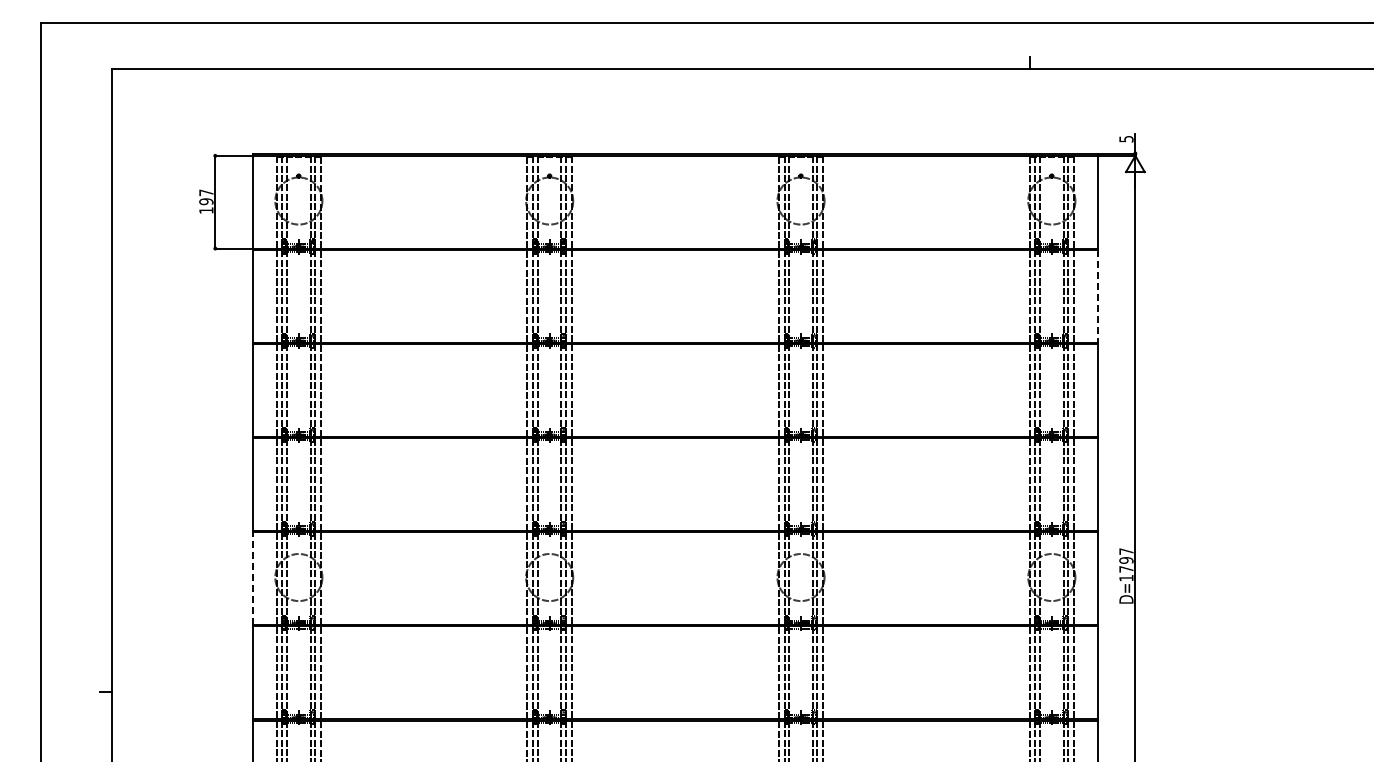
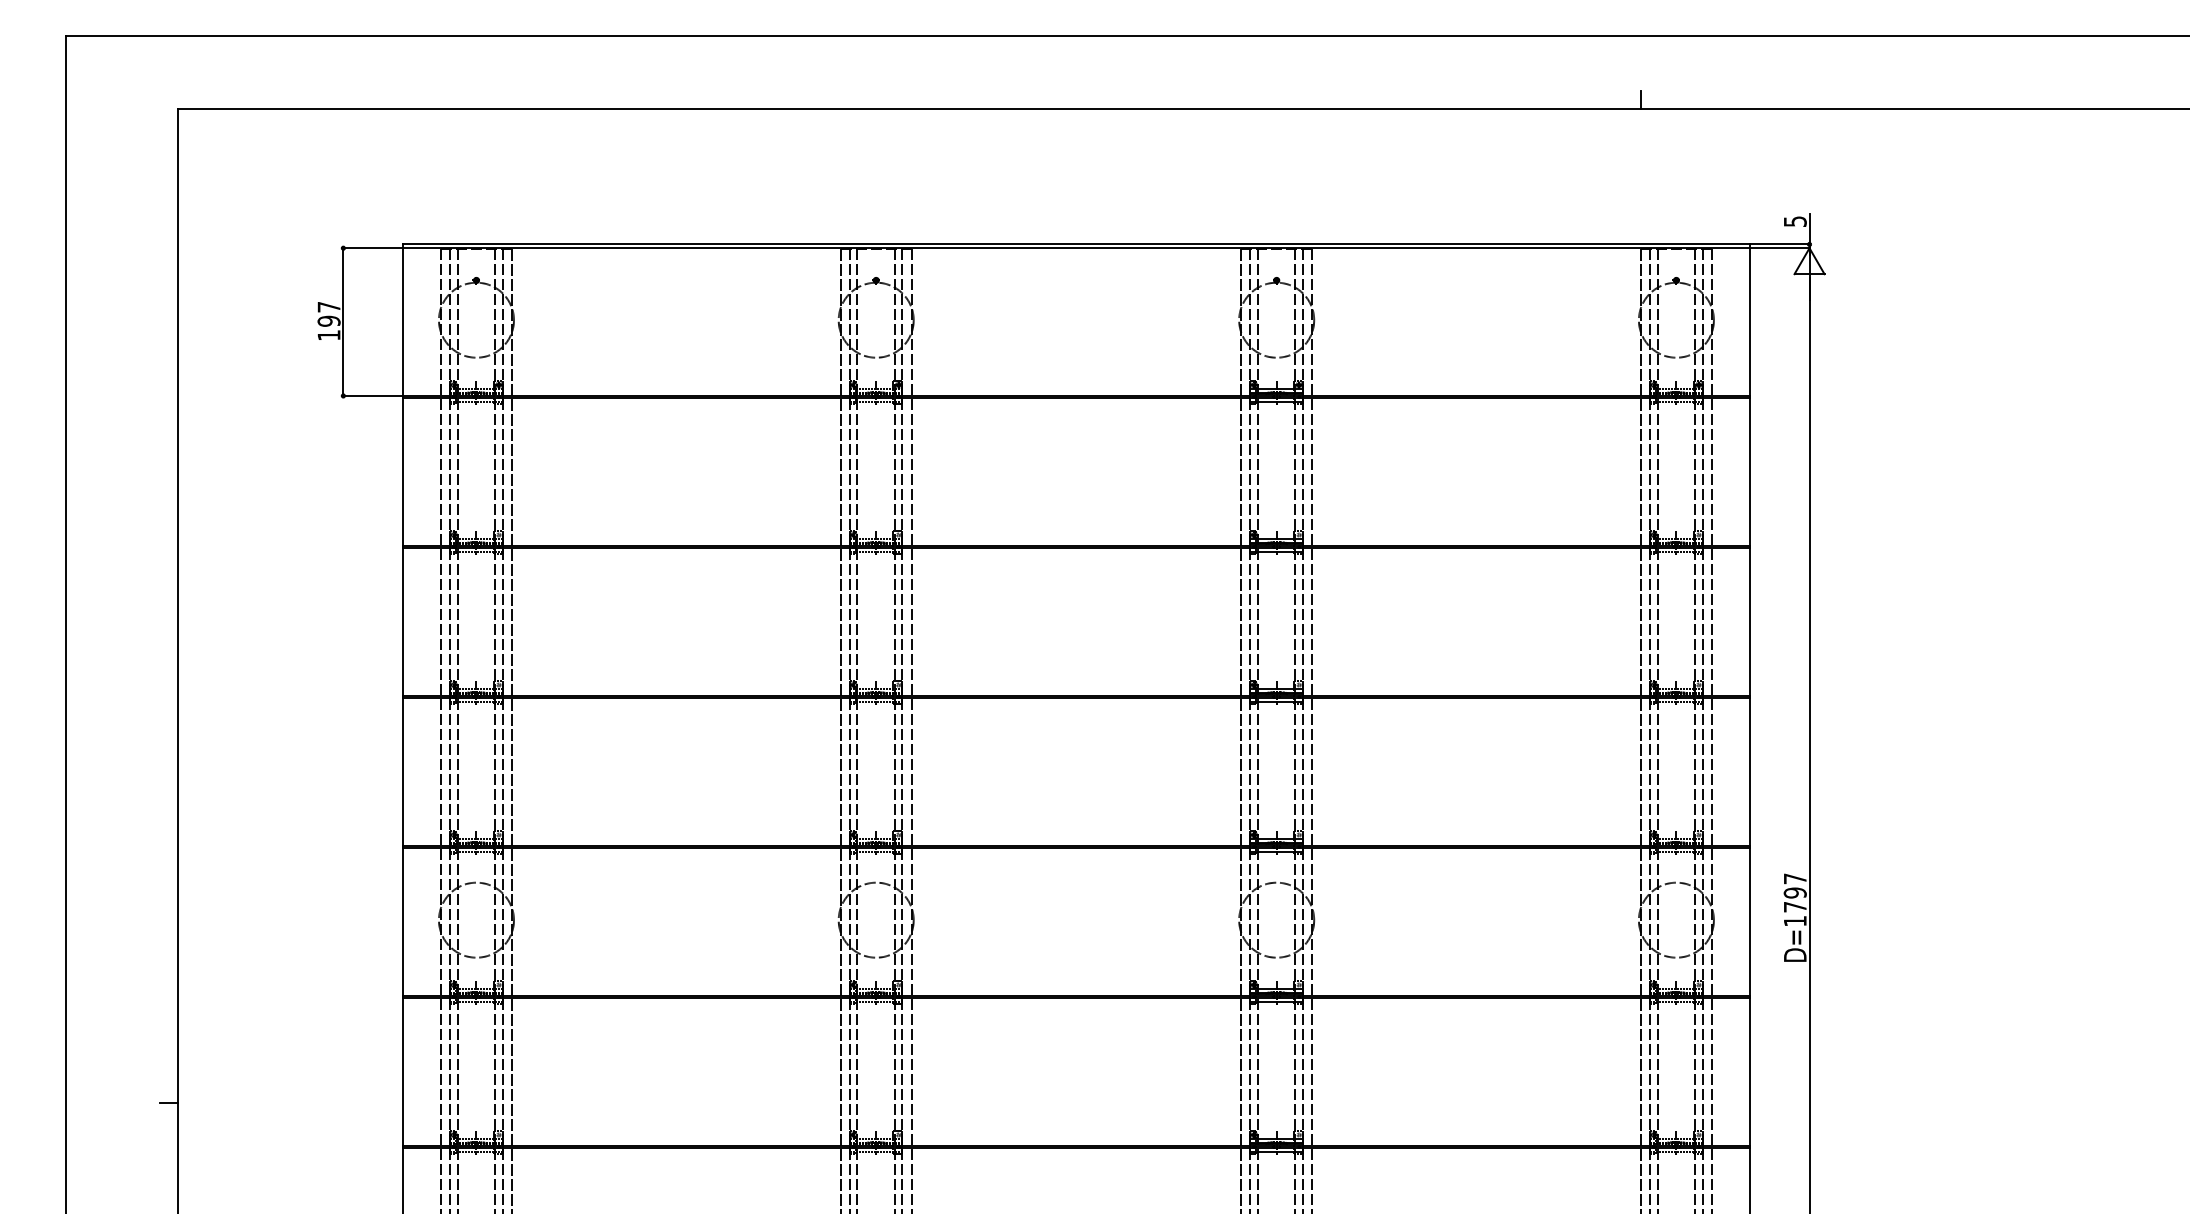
line: (1097, 296) -> (1749, 472), dashed -> solid
line: (252, 578) -> (402, 921), dashed -> solid

